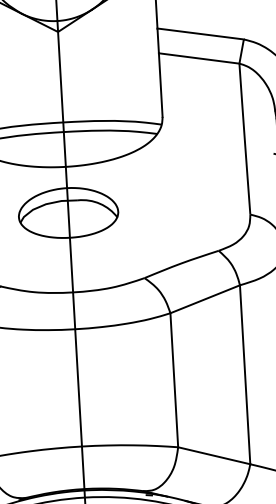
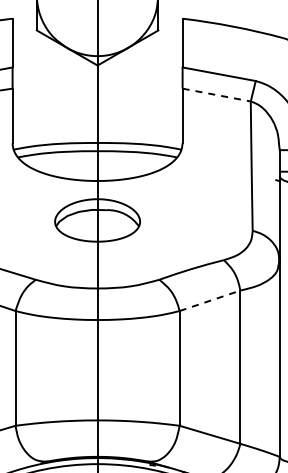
line: (198, 58) -> (216, 95), solid -> dashed
line: (205, 298) -> (210, 300), solid -> dashed

